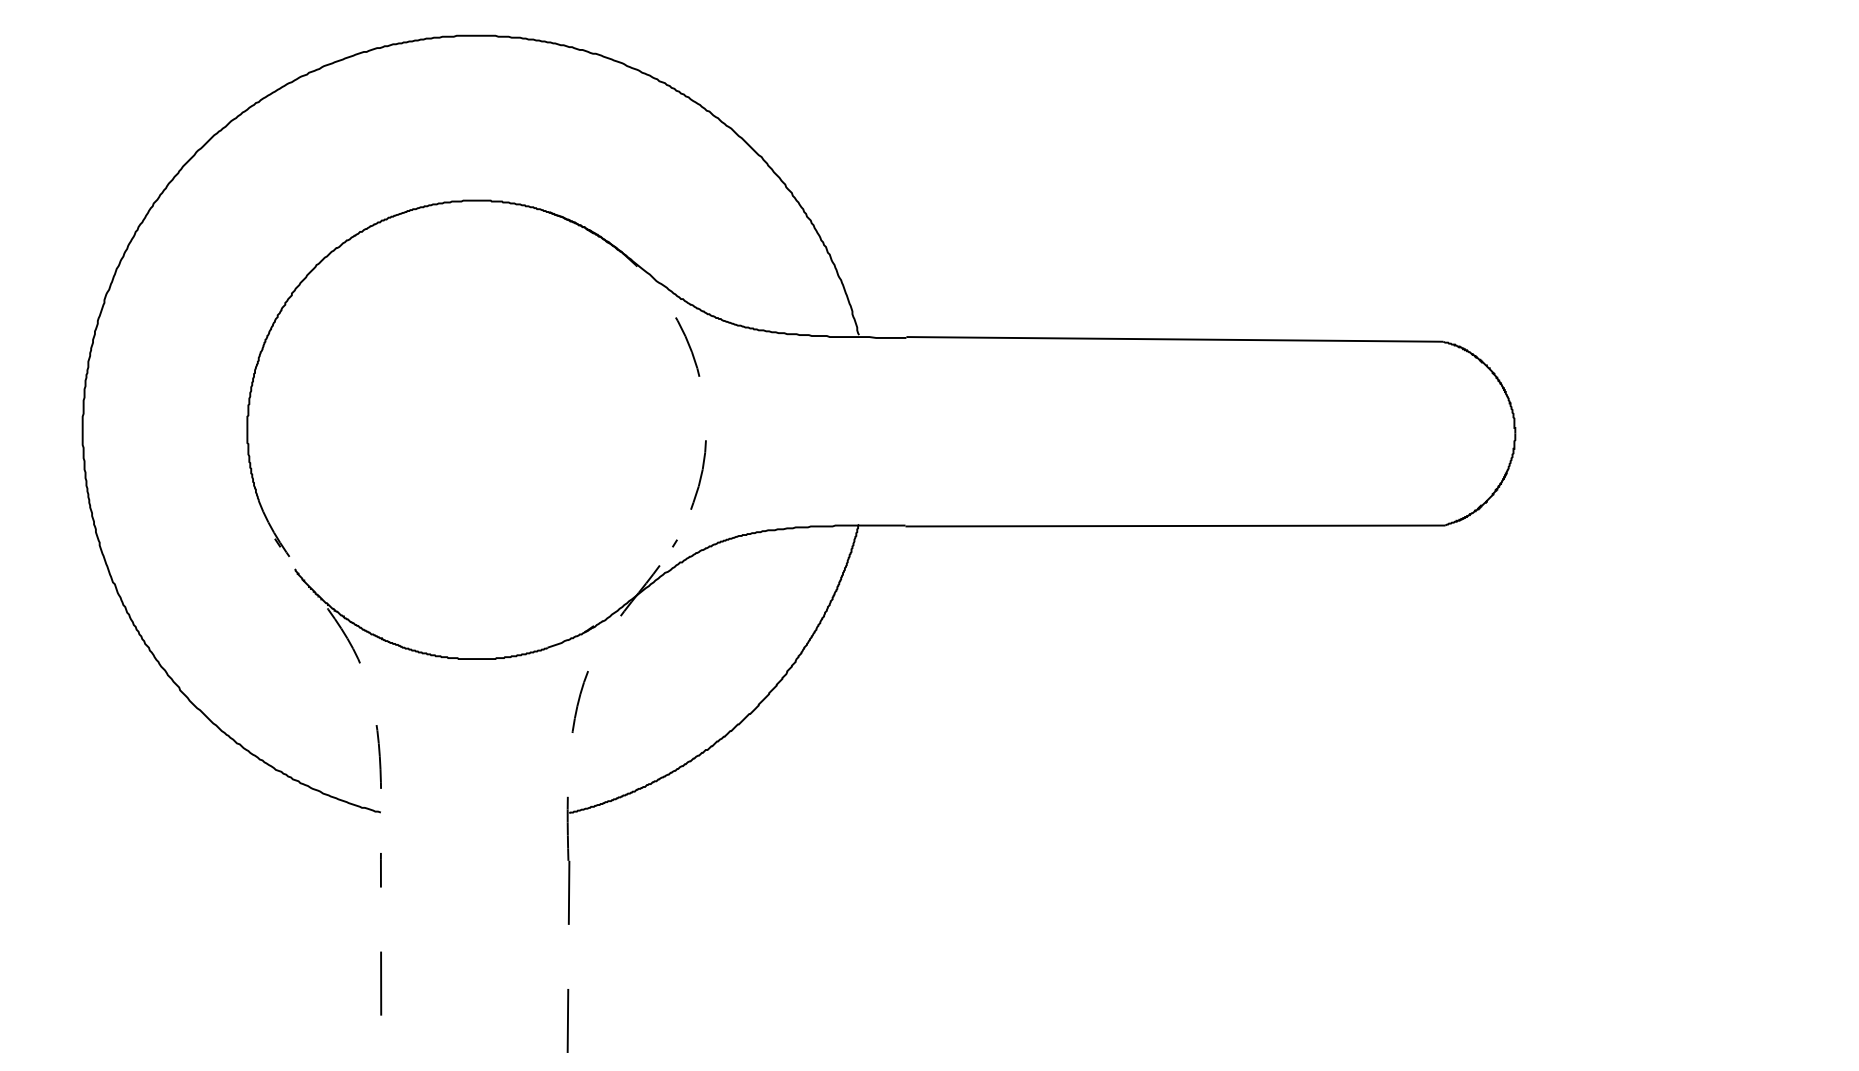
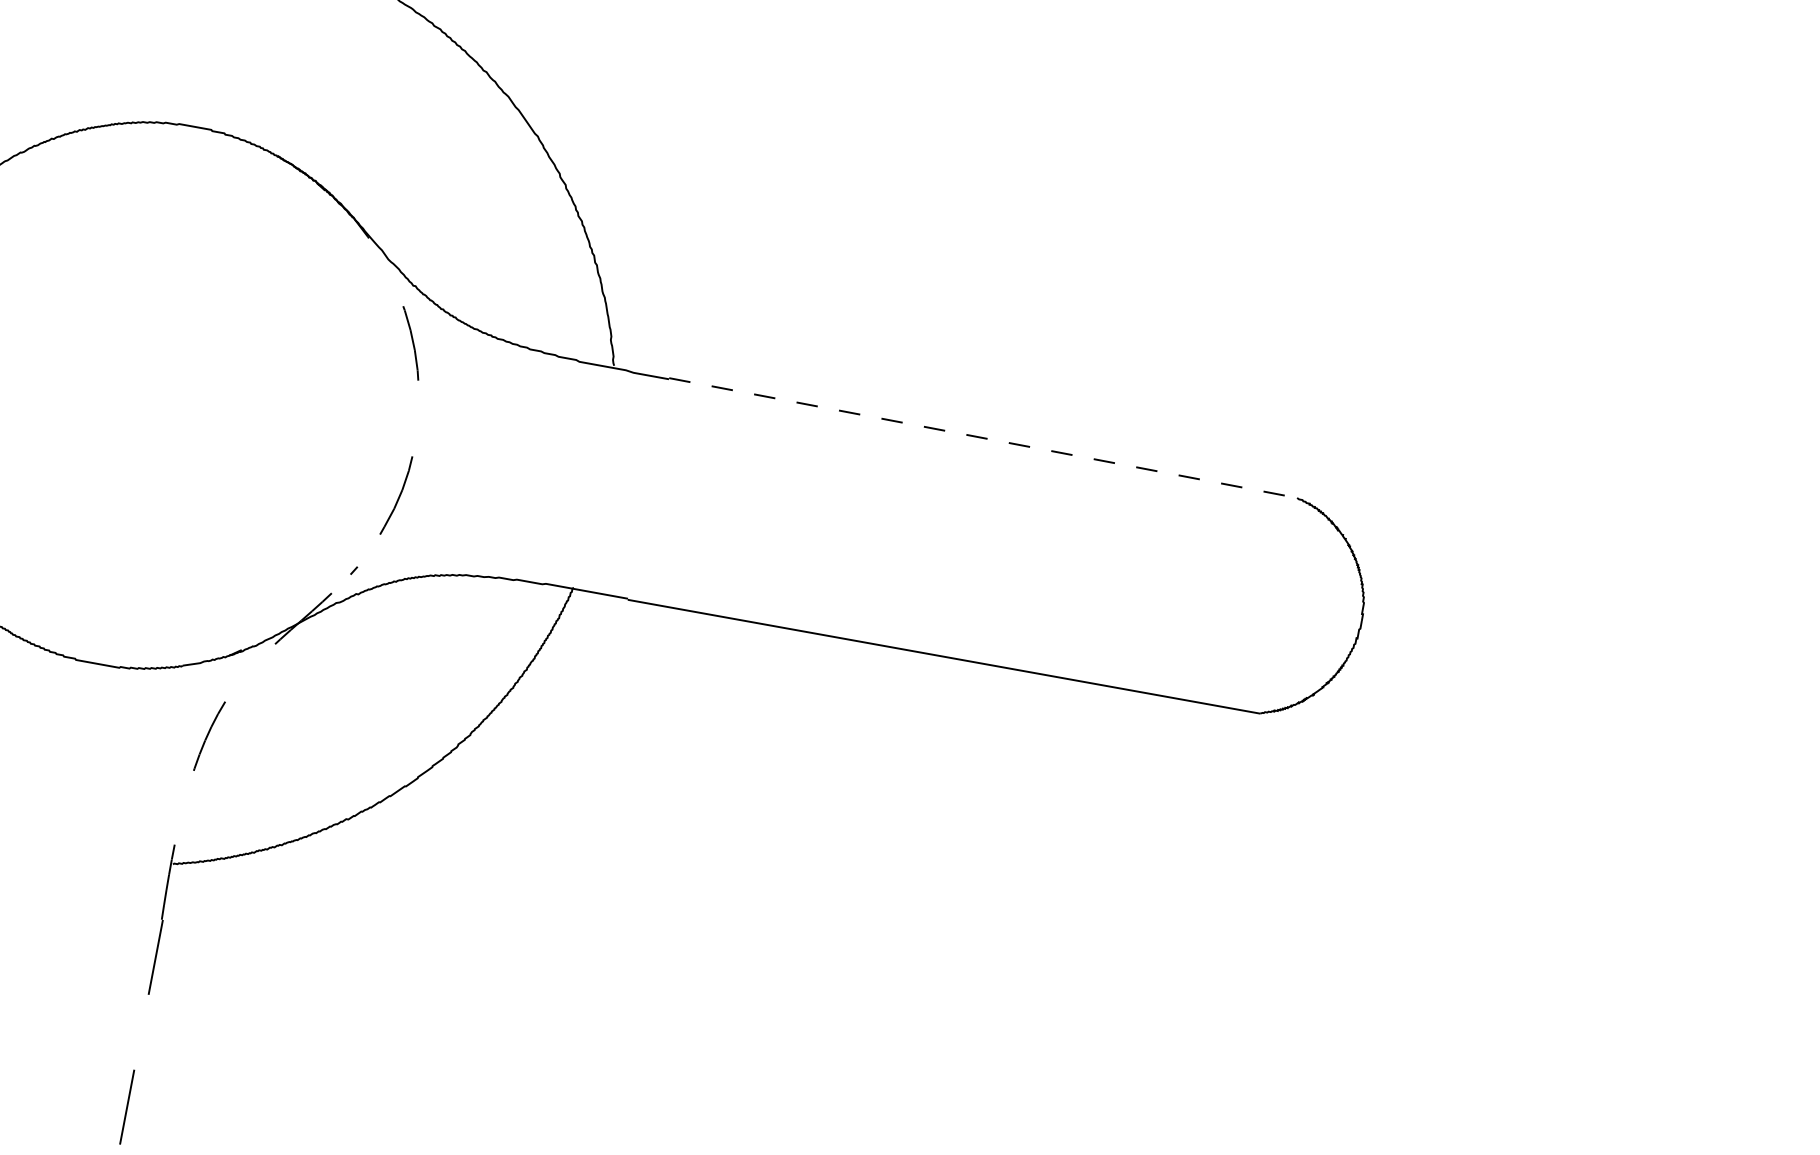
line: (1175, 339) -> (983, 438), solid -> dashed

